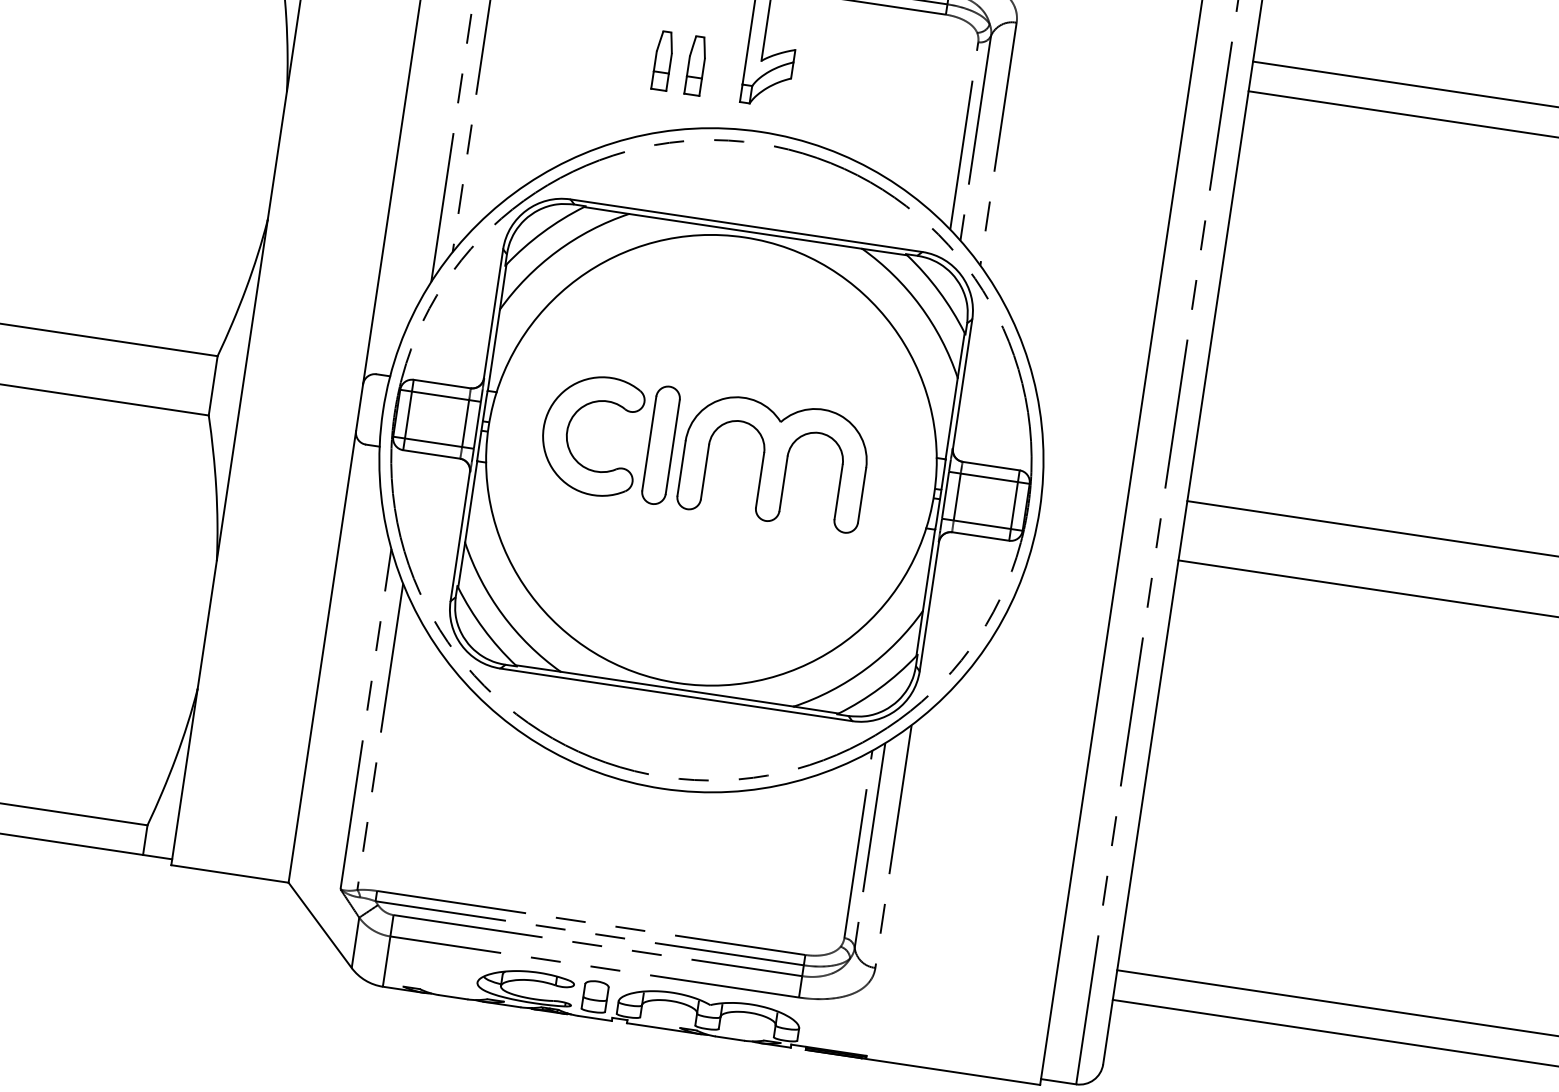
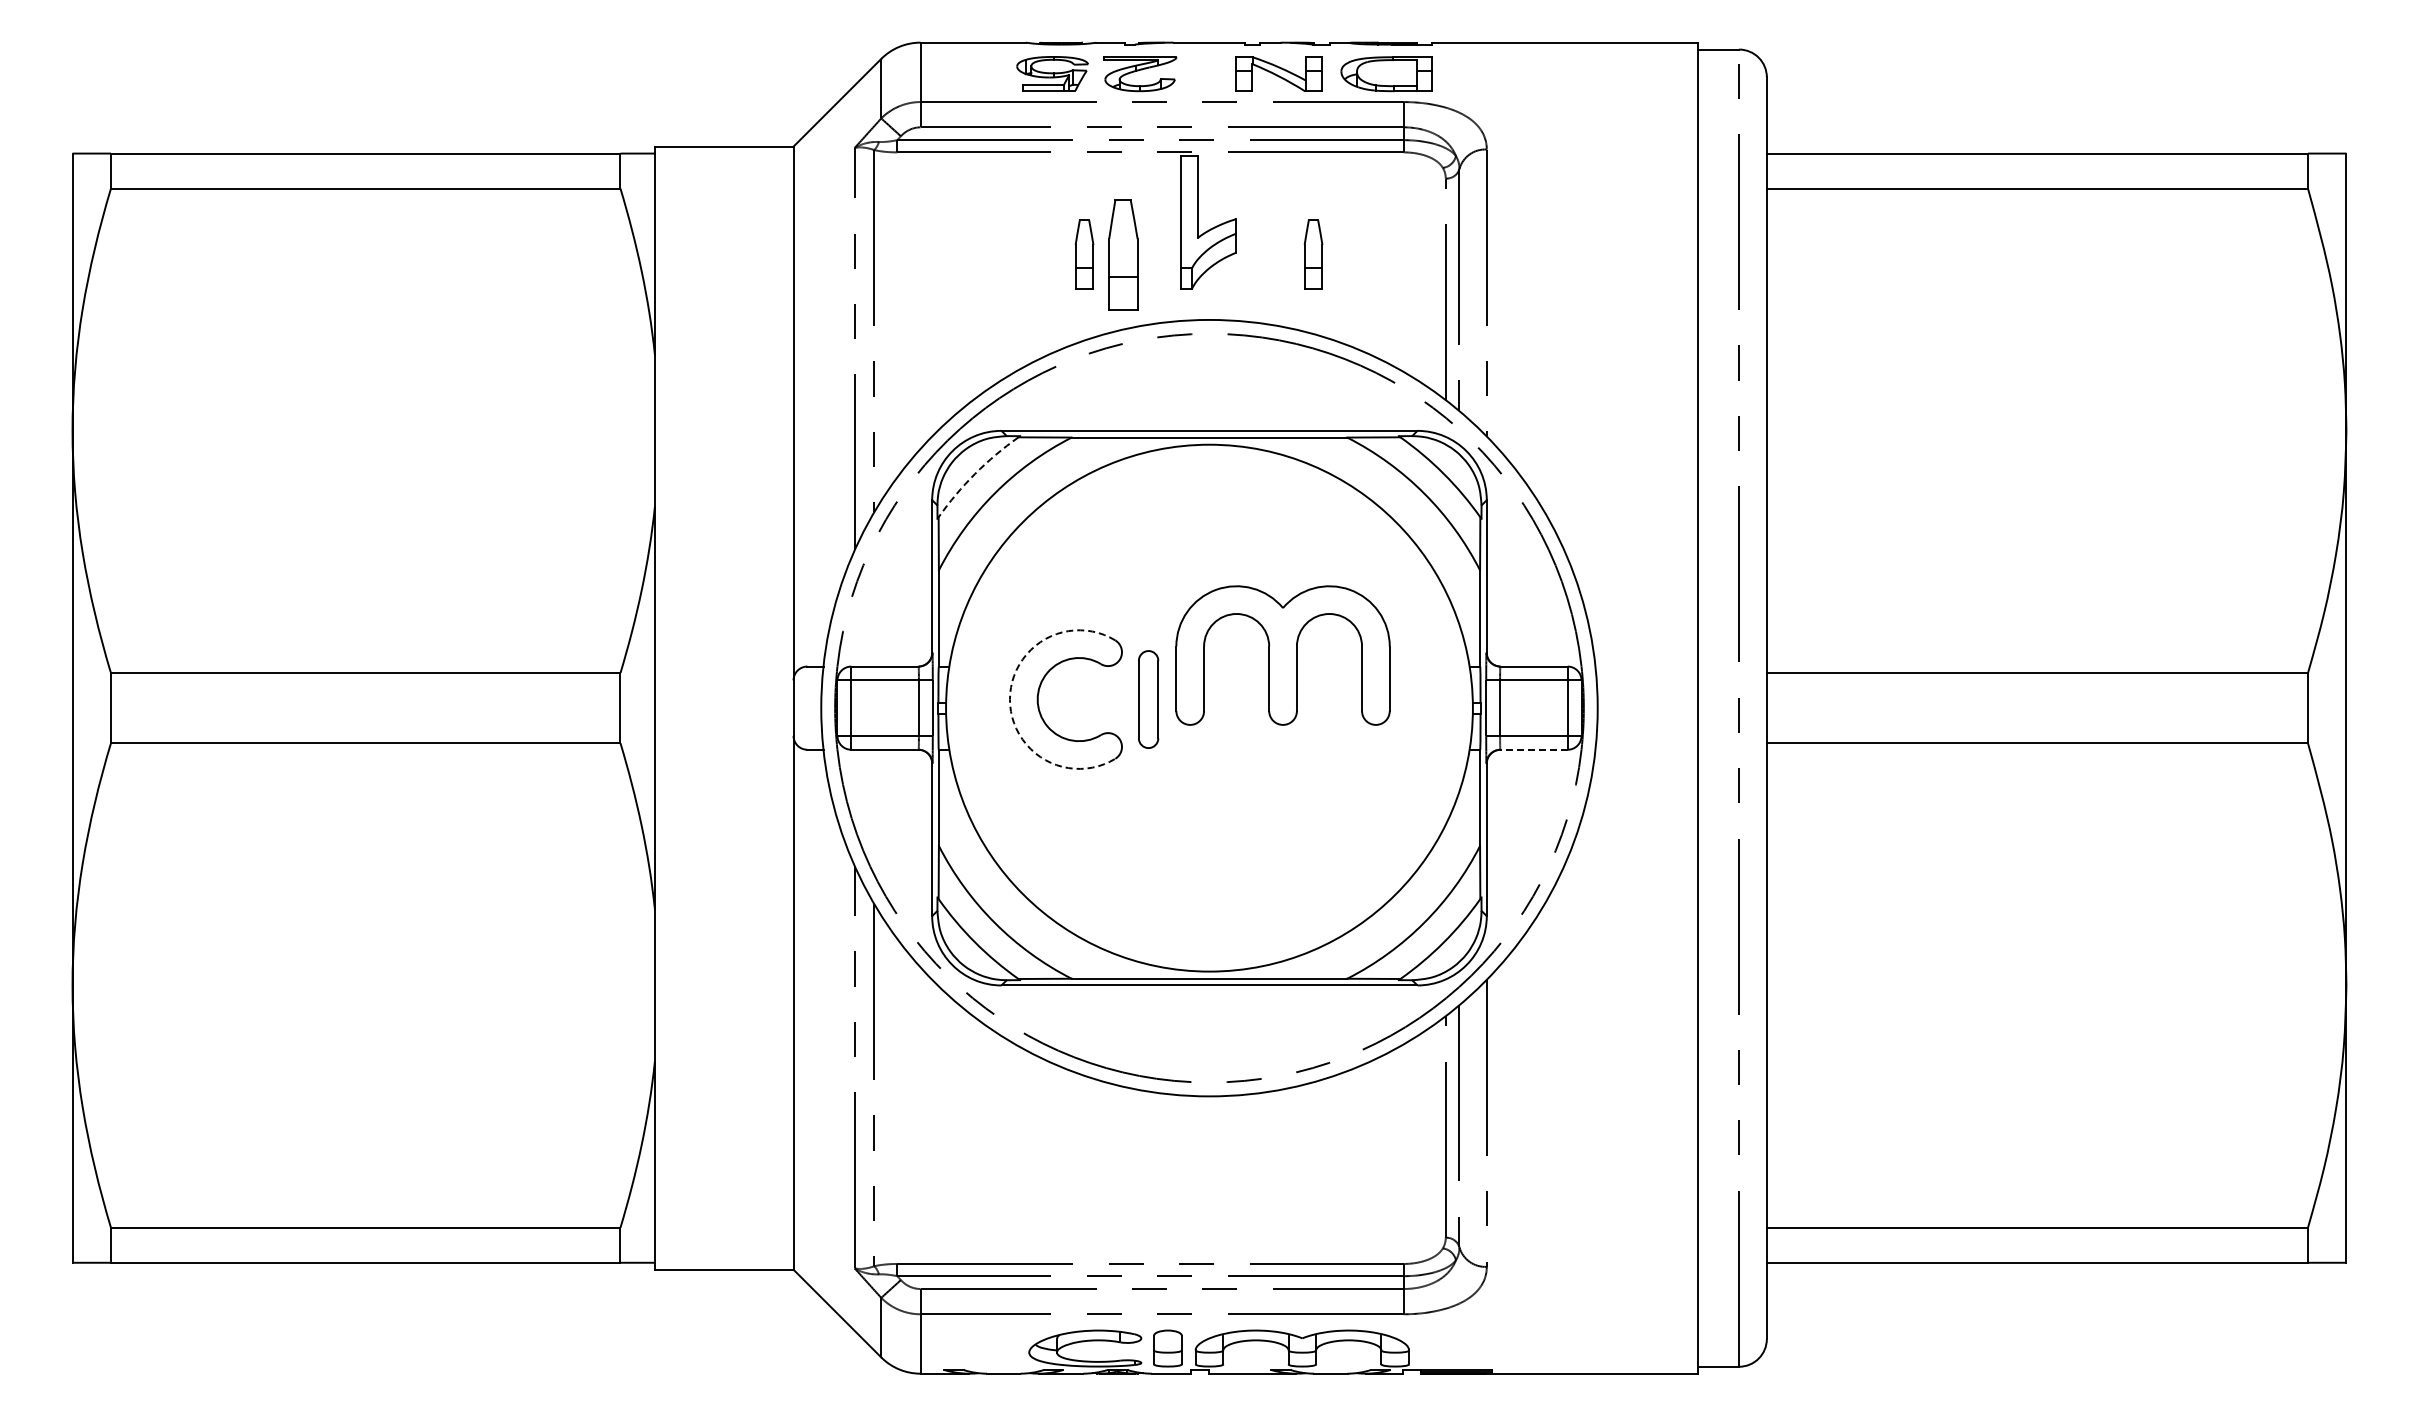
part: (696, 65) -> (1123, 254), size x1.6
part: (856, 89) -> (1313, 254), added
arc: (543, 232) -> (975, 473), solid -> dashed
arc: (543, 427) -> (1009, 699), solid -> dashed
part: (660, 445) -> (1148, 699), size x0.7
part: (774, 462) -> (1282, 655), moved
line: (981, 536) -> (1534, 749), solid -> dashed

